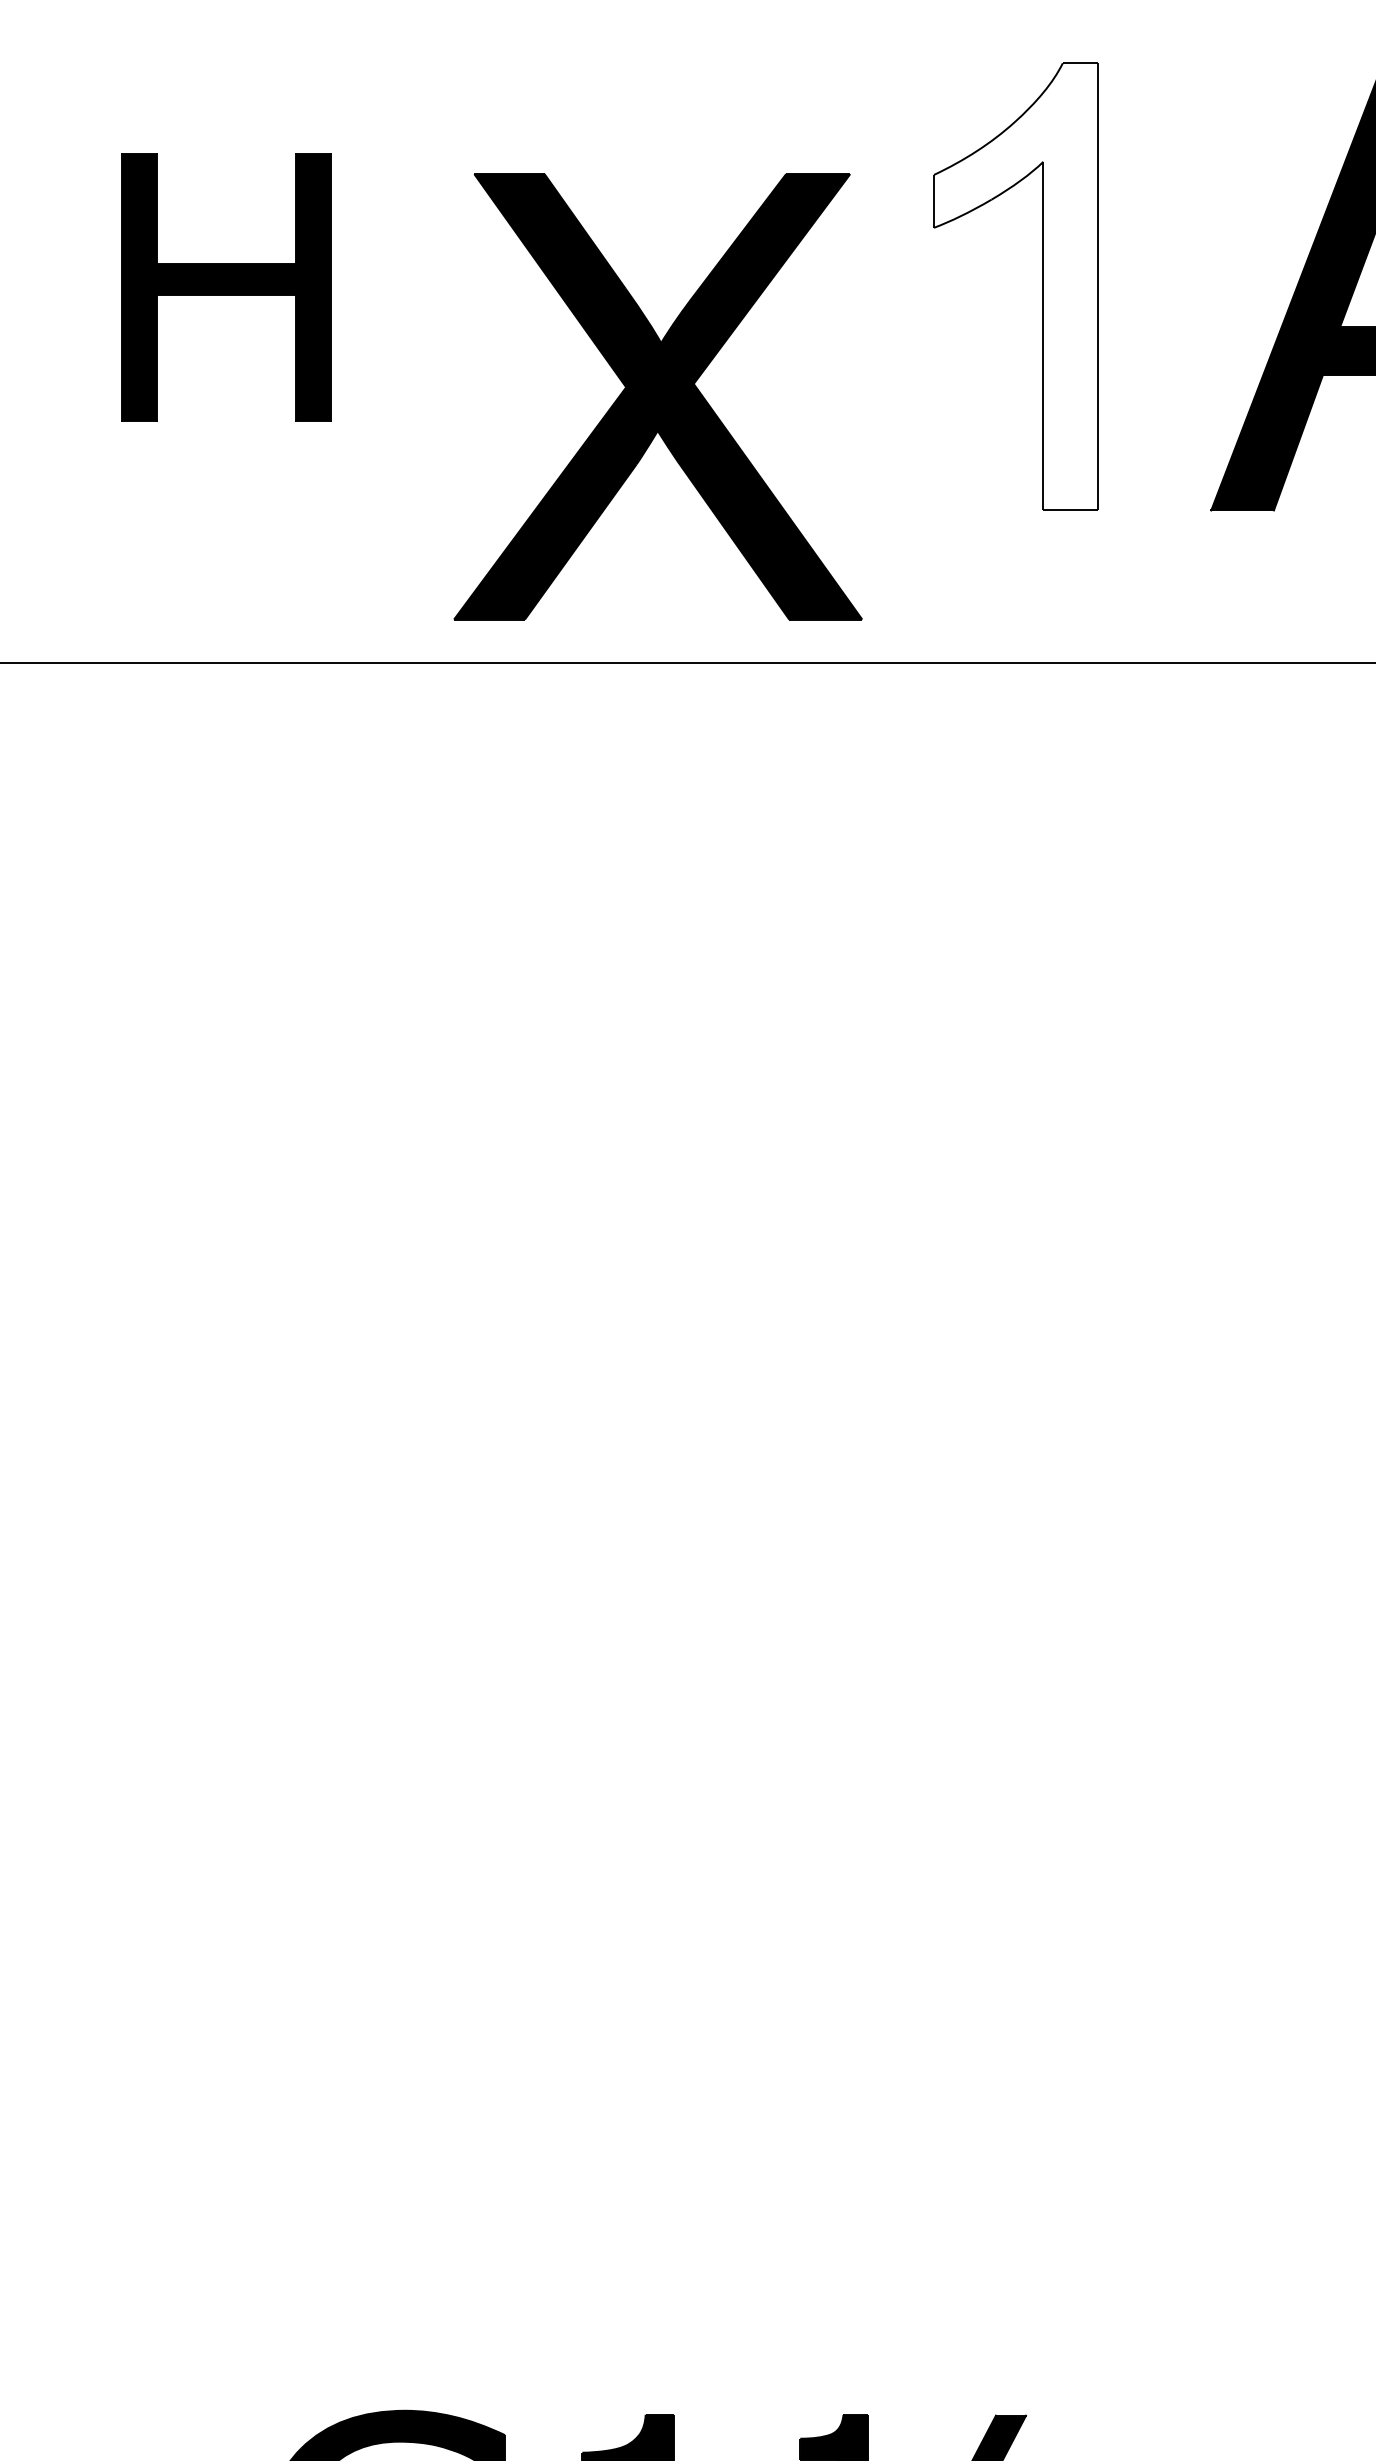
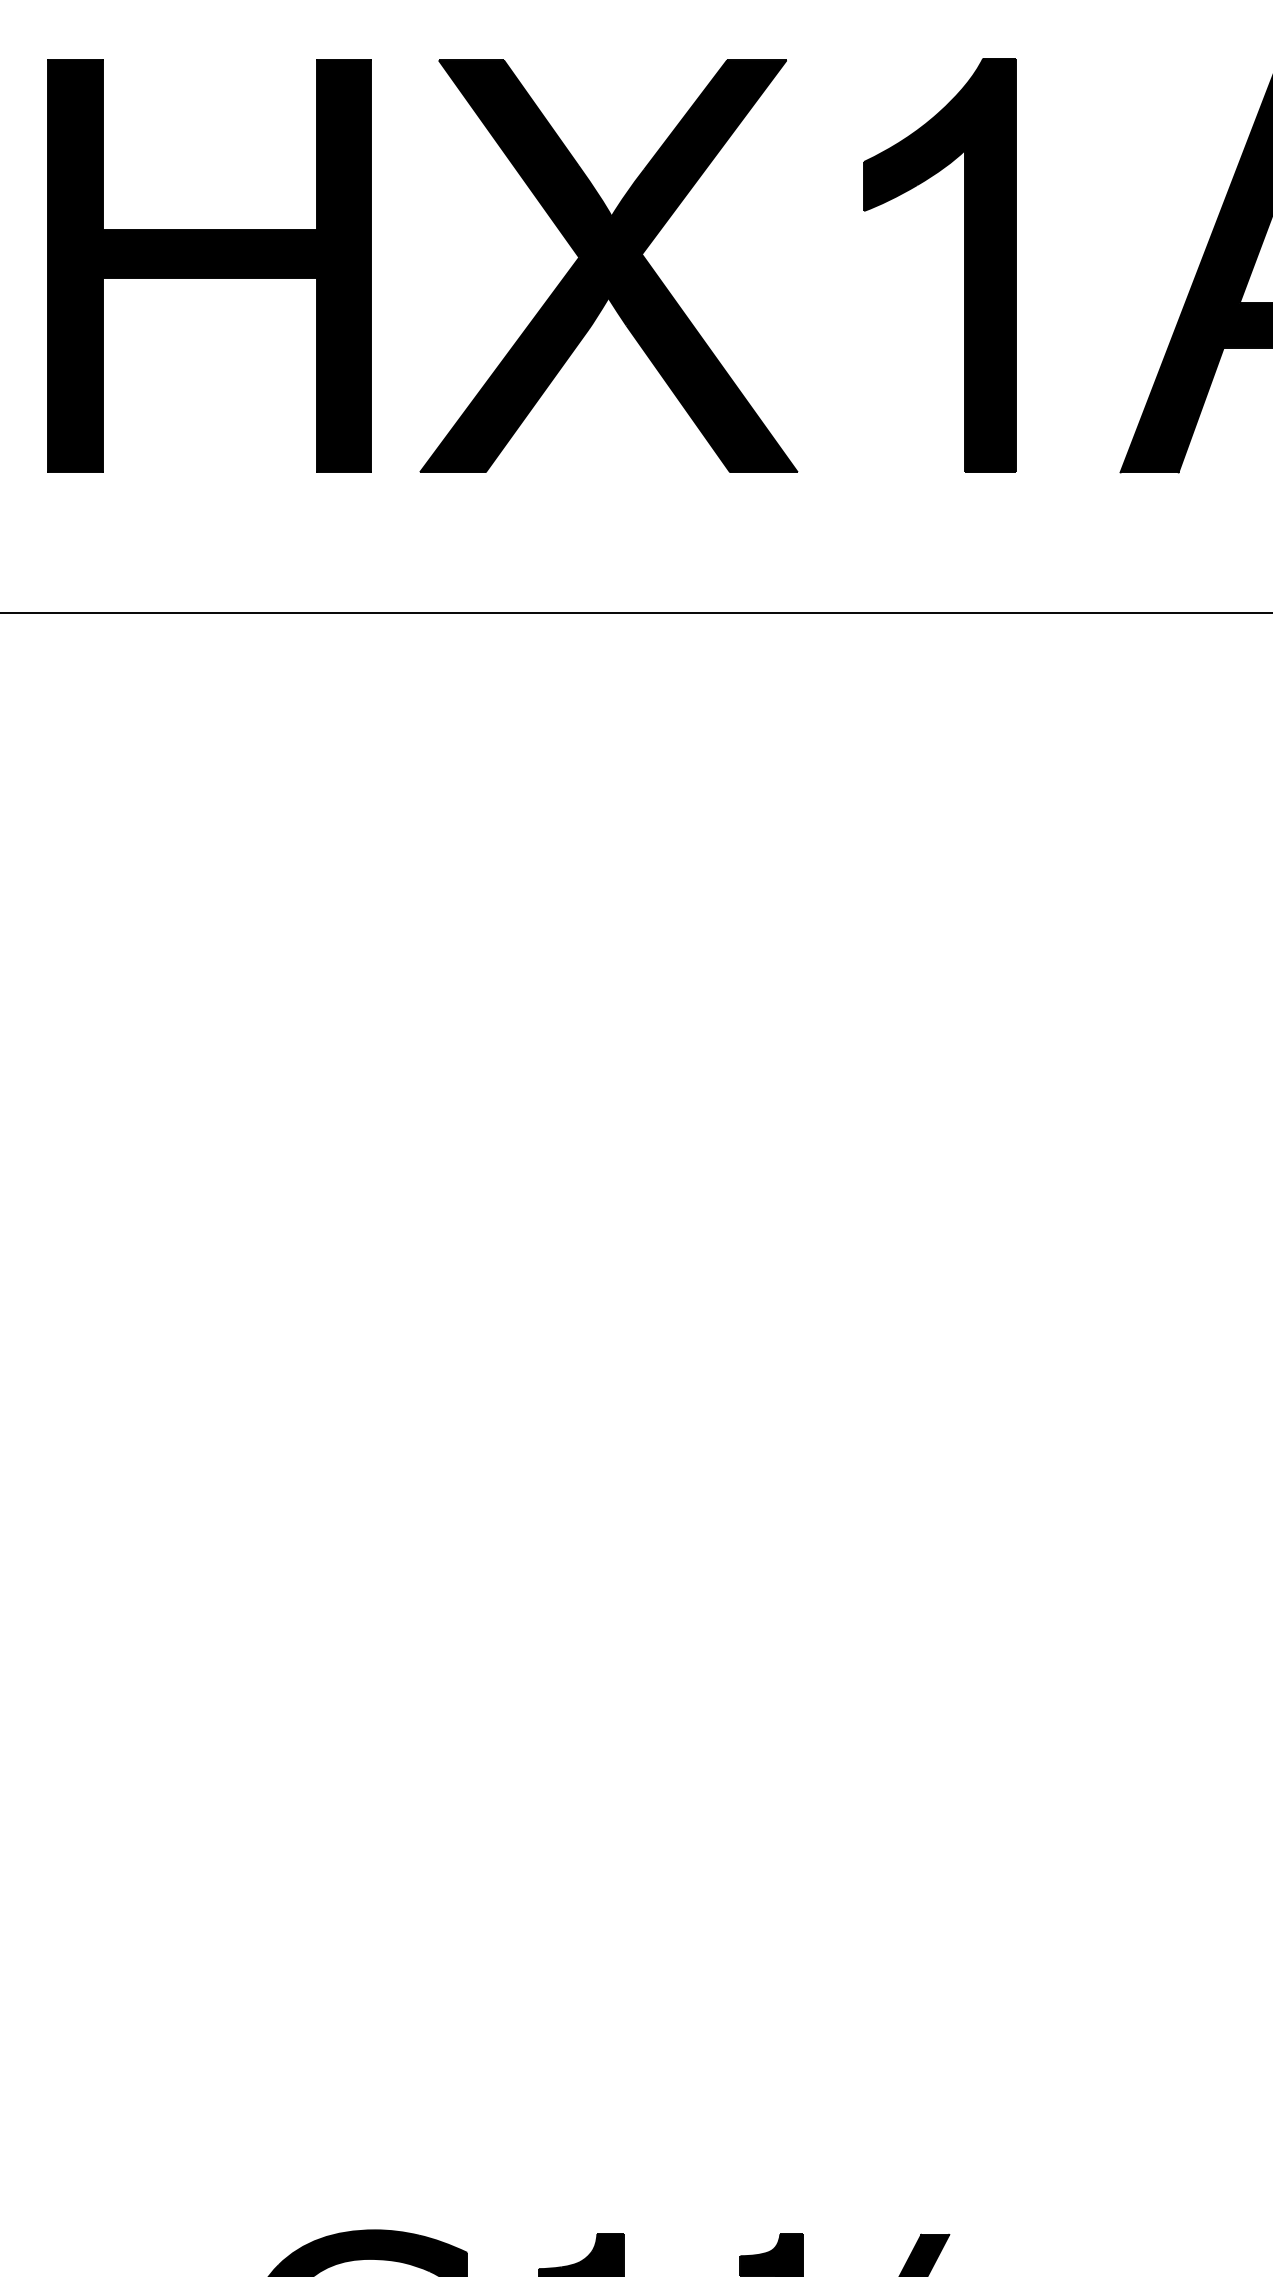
part: (226, 286) -> (209, 265), size x1.67
fill: (1015, 286) -> (939, 265), added
part: (657, 395) -> (608, 265), moved

